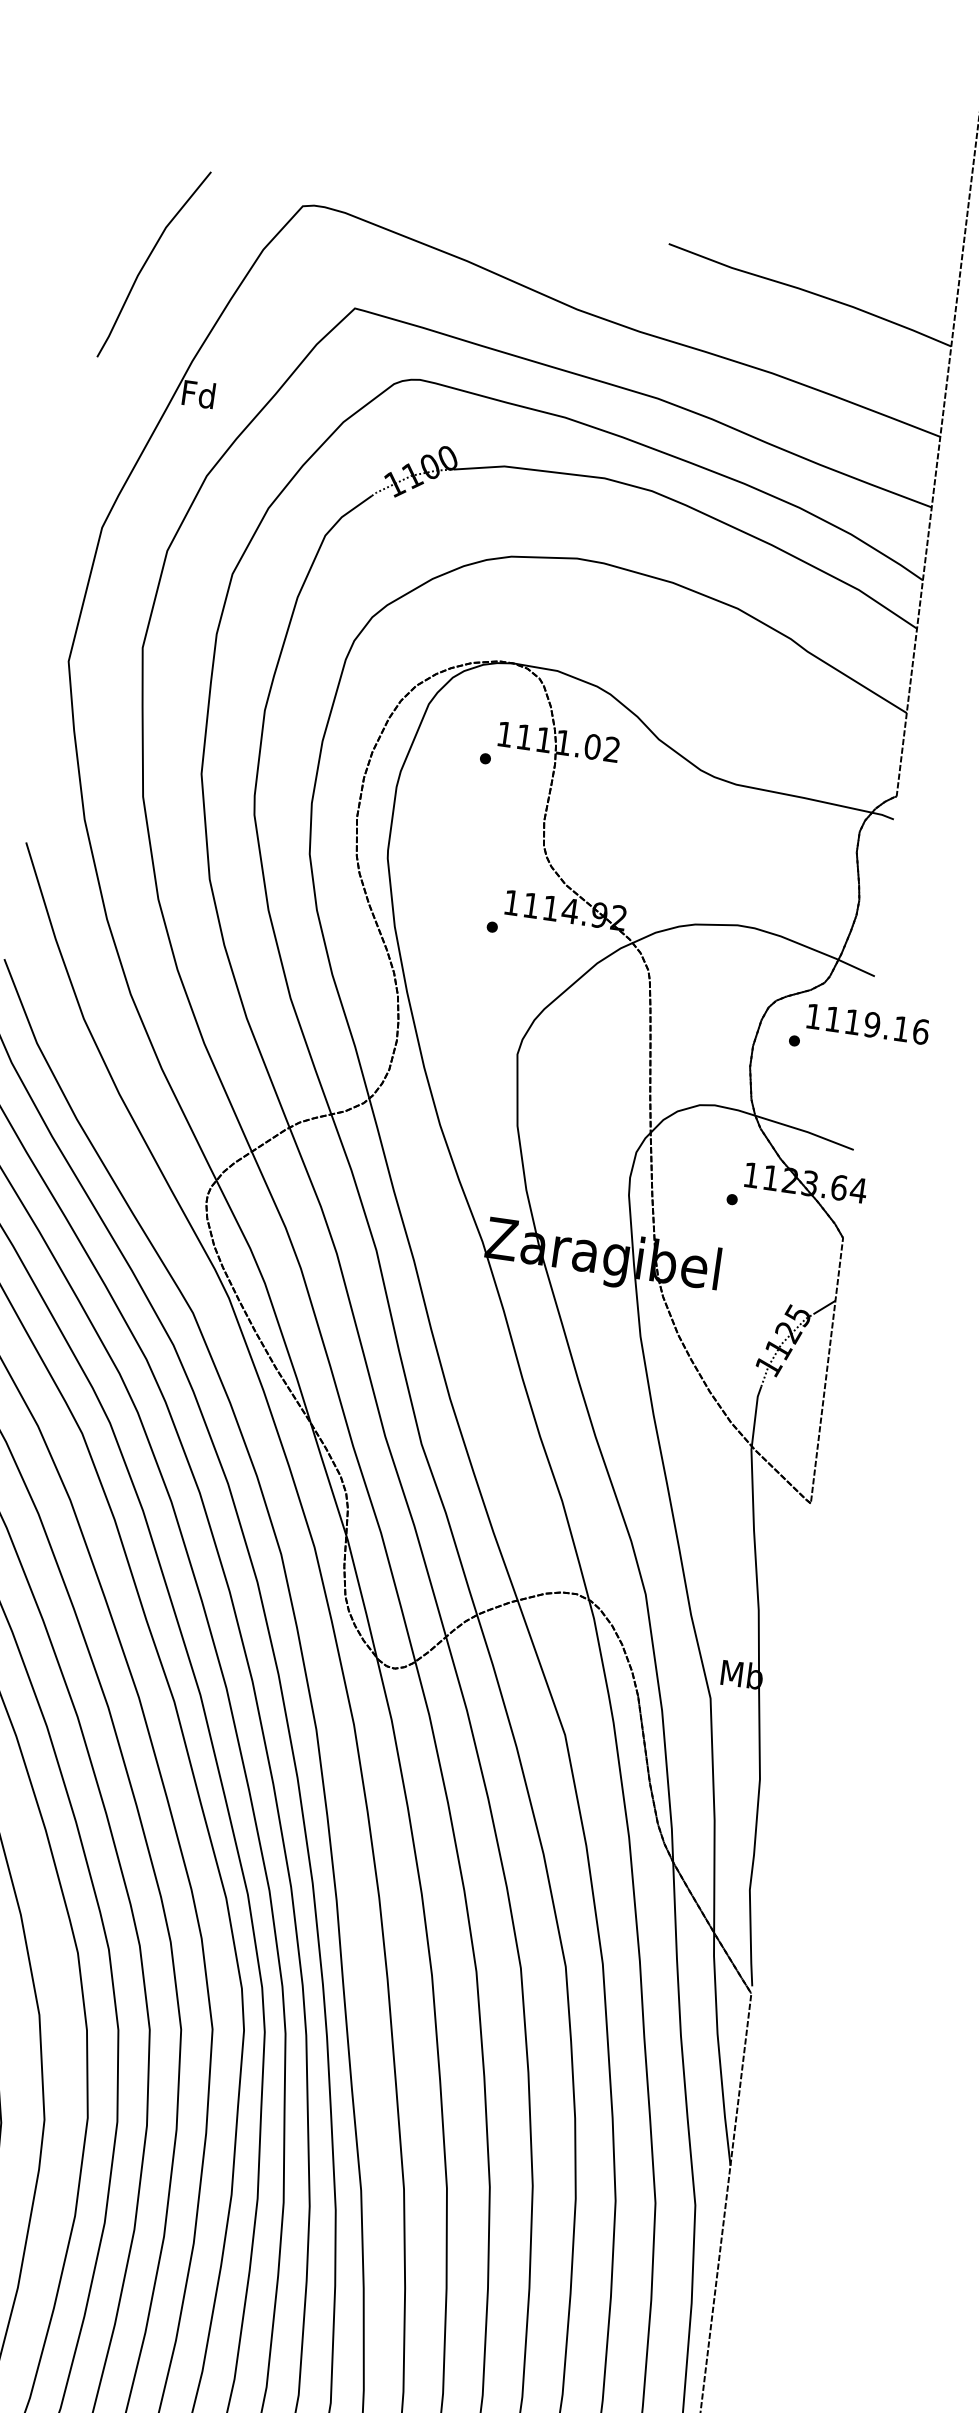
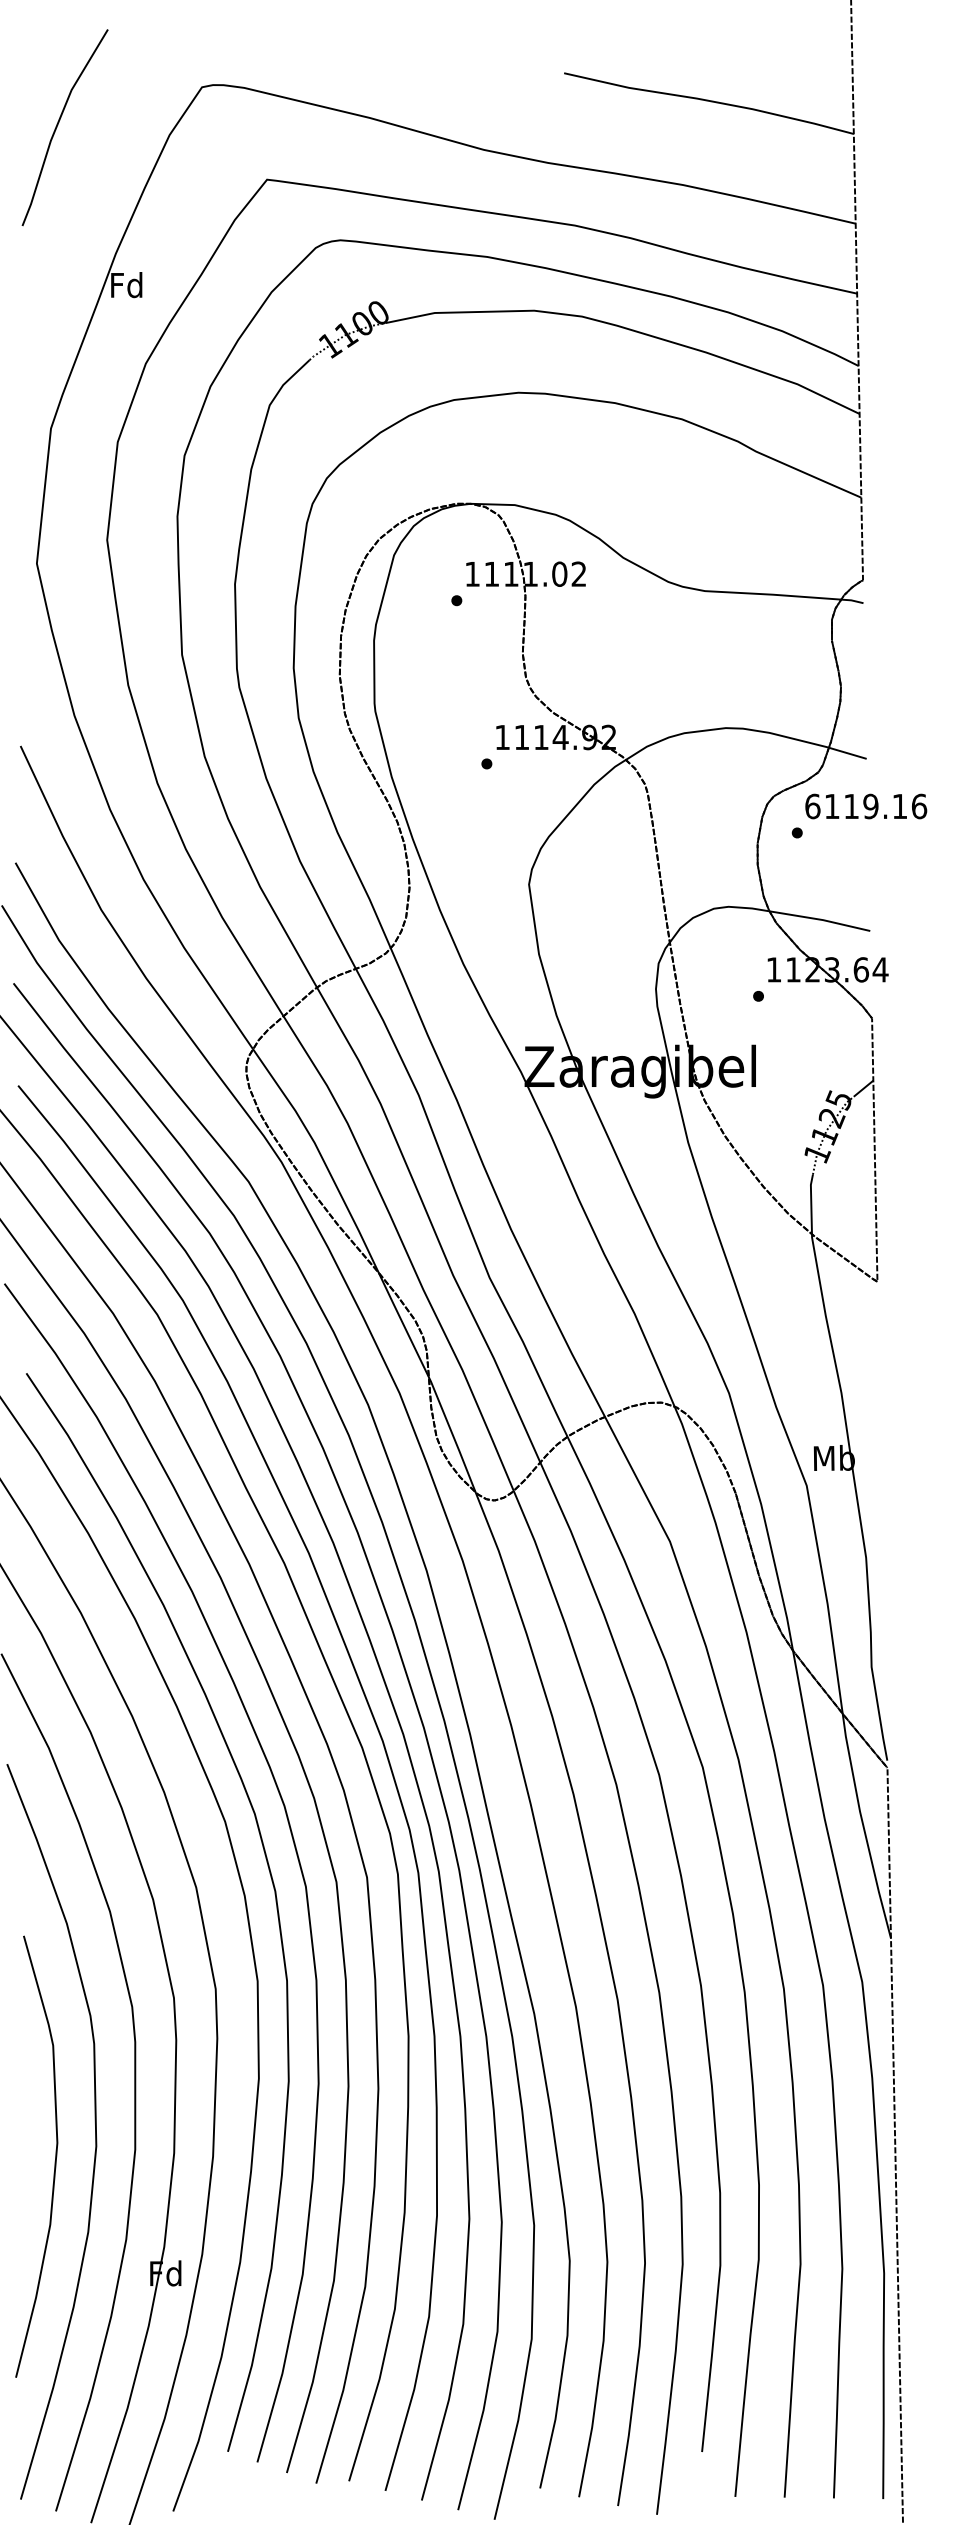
line: (147, 261) -> (58, 125), moved
text: (813, 1016) -> (812, 806), 1119.16 -> 6119.16

